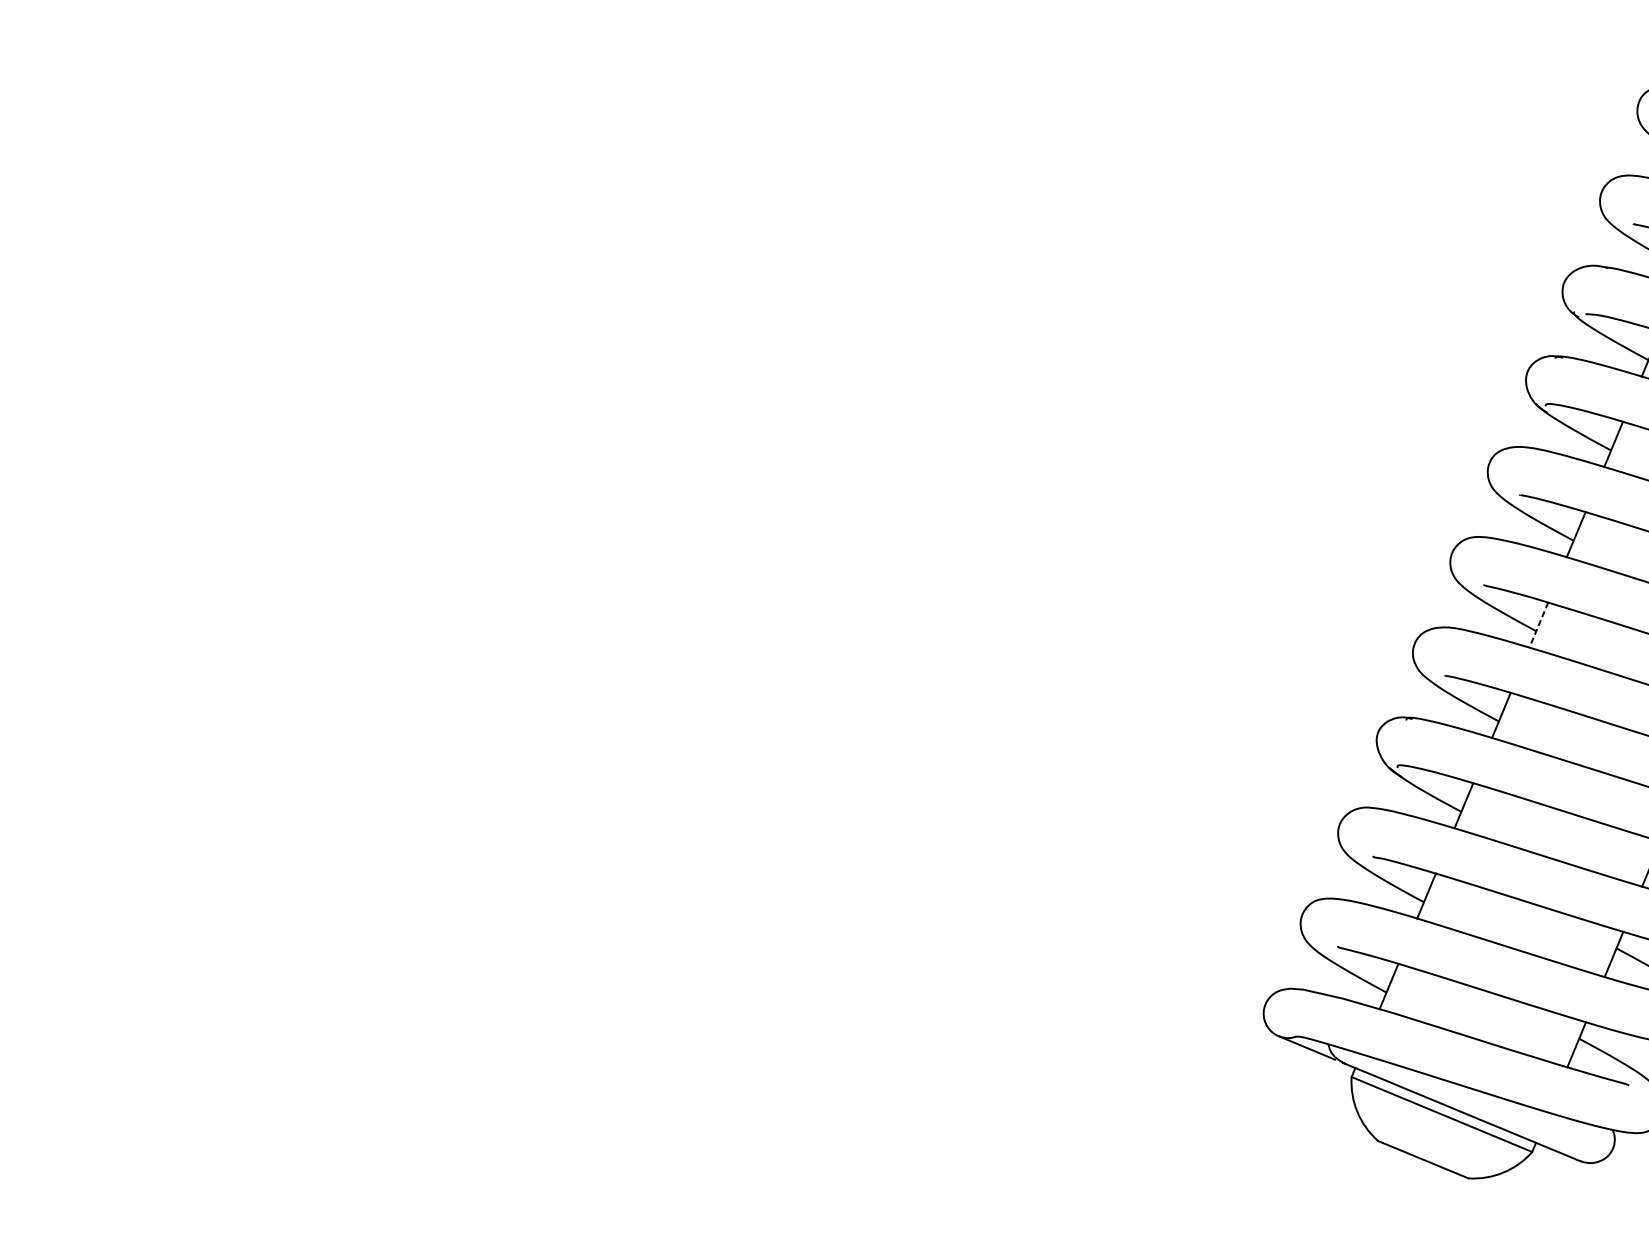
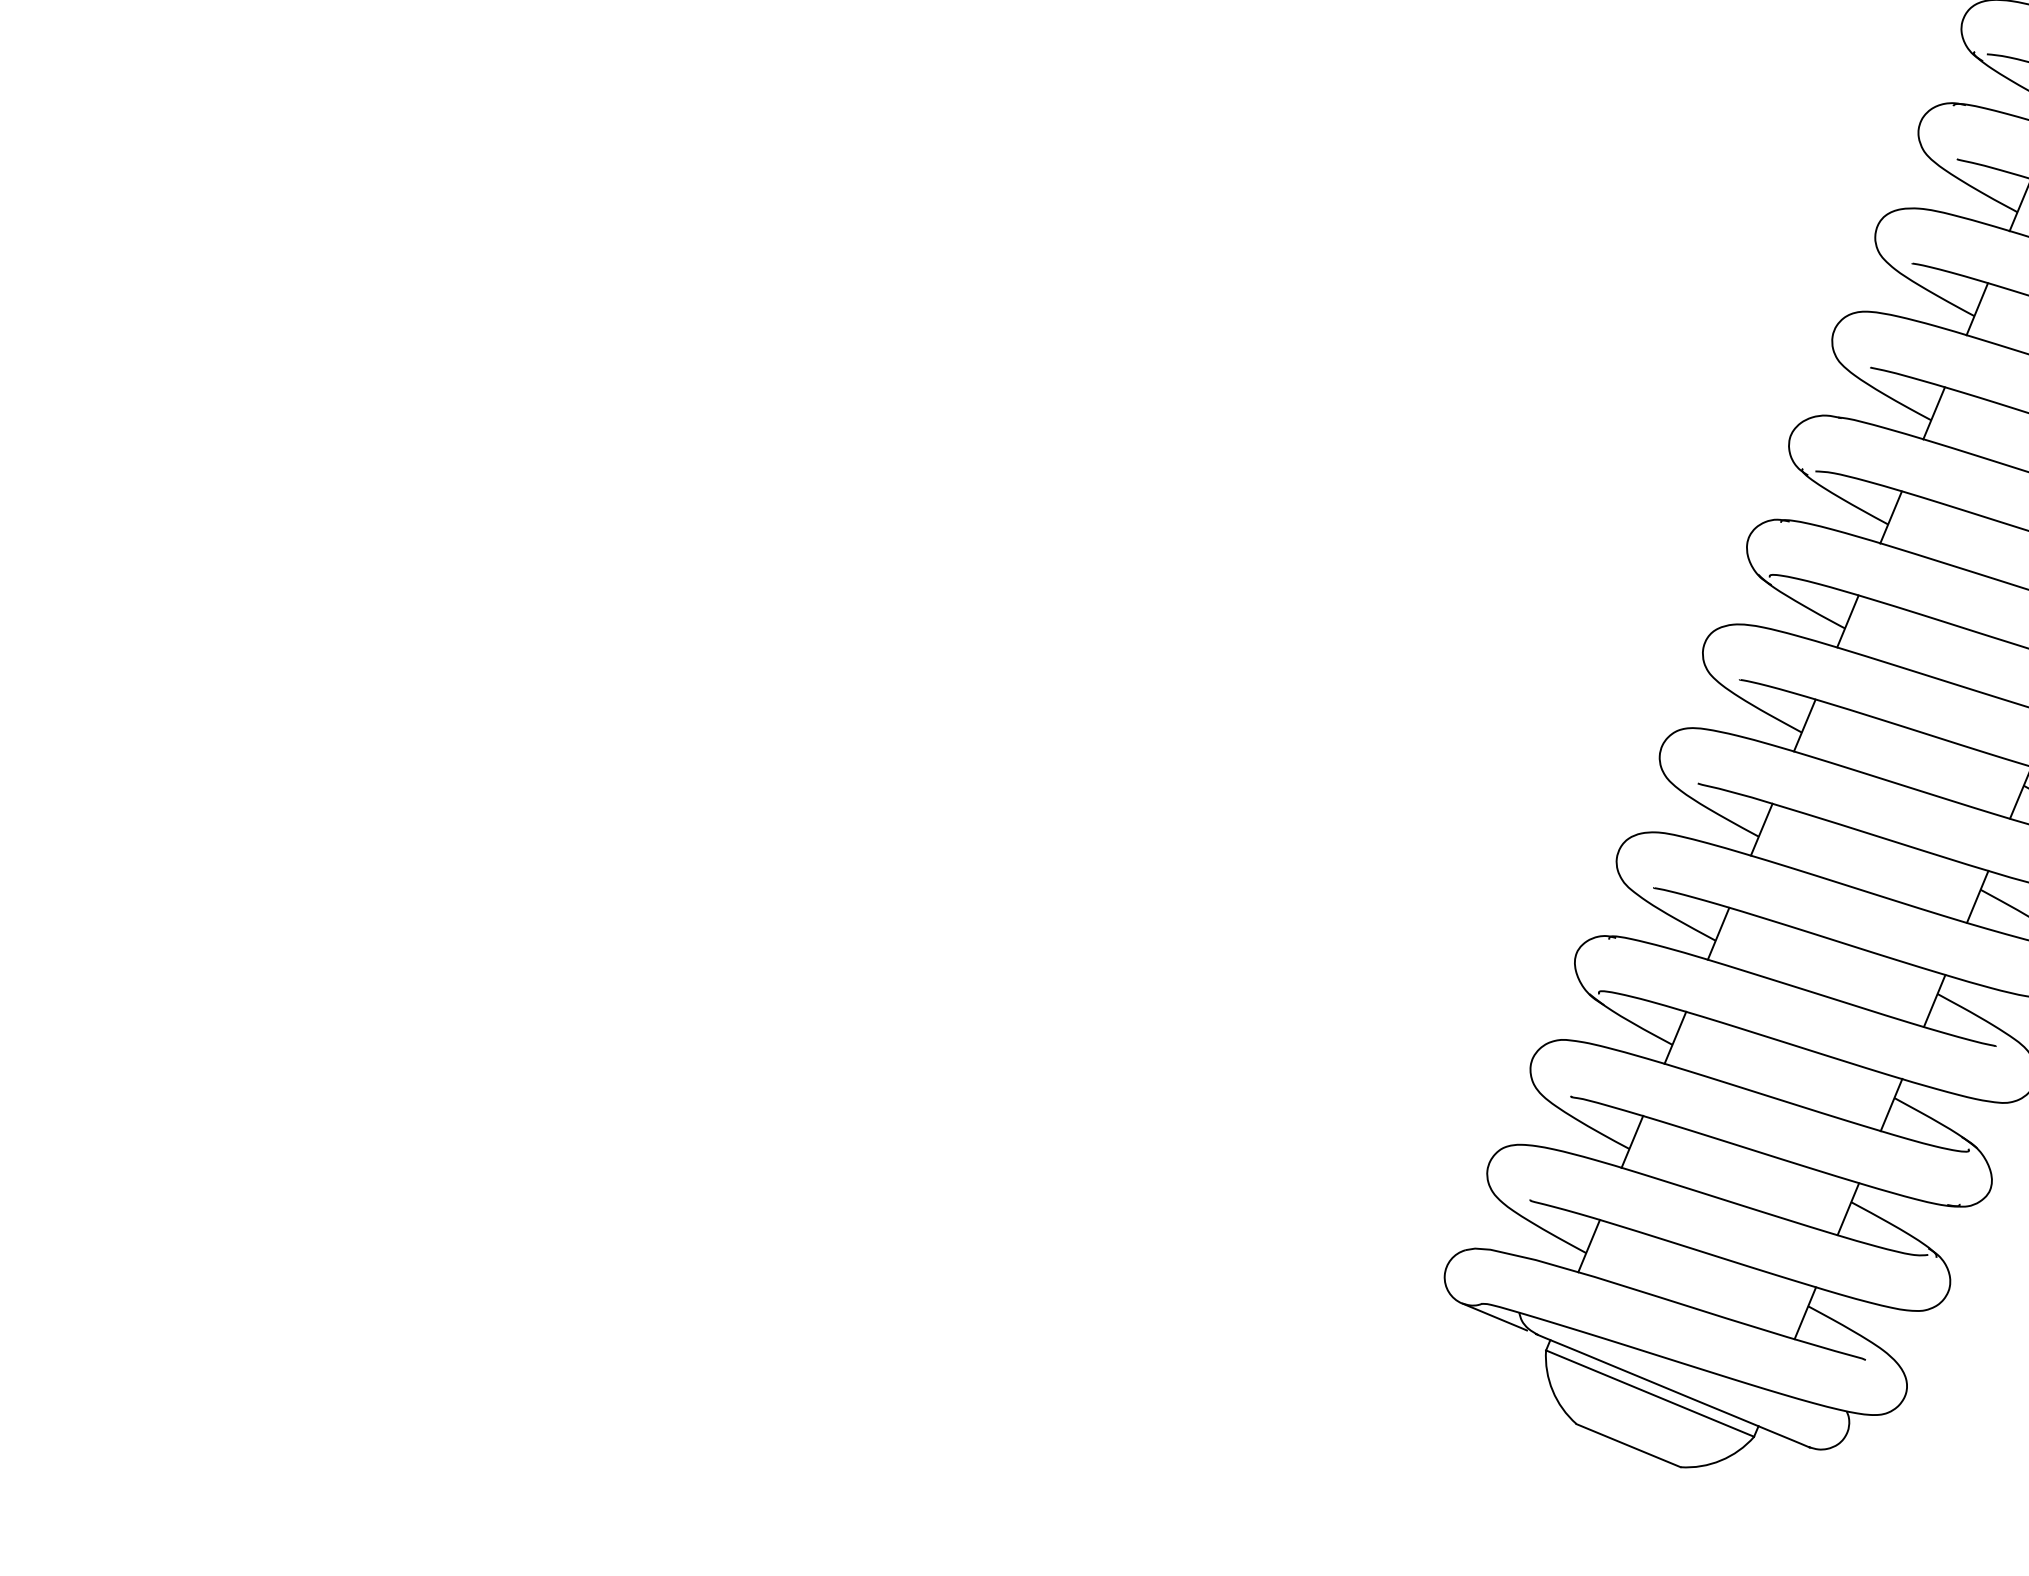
line: (1538, 625) -> (1761, 830), dashed -> solid

